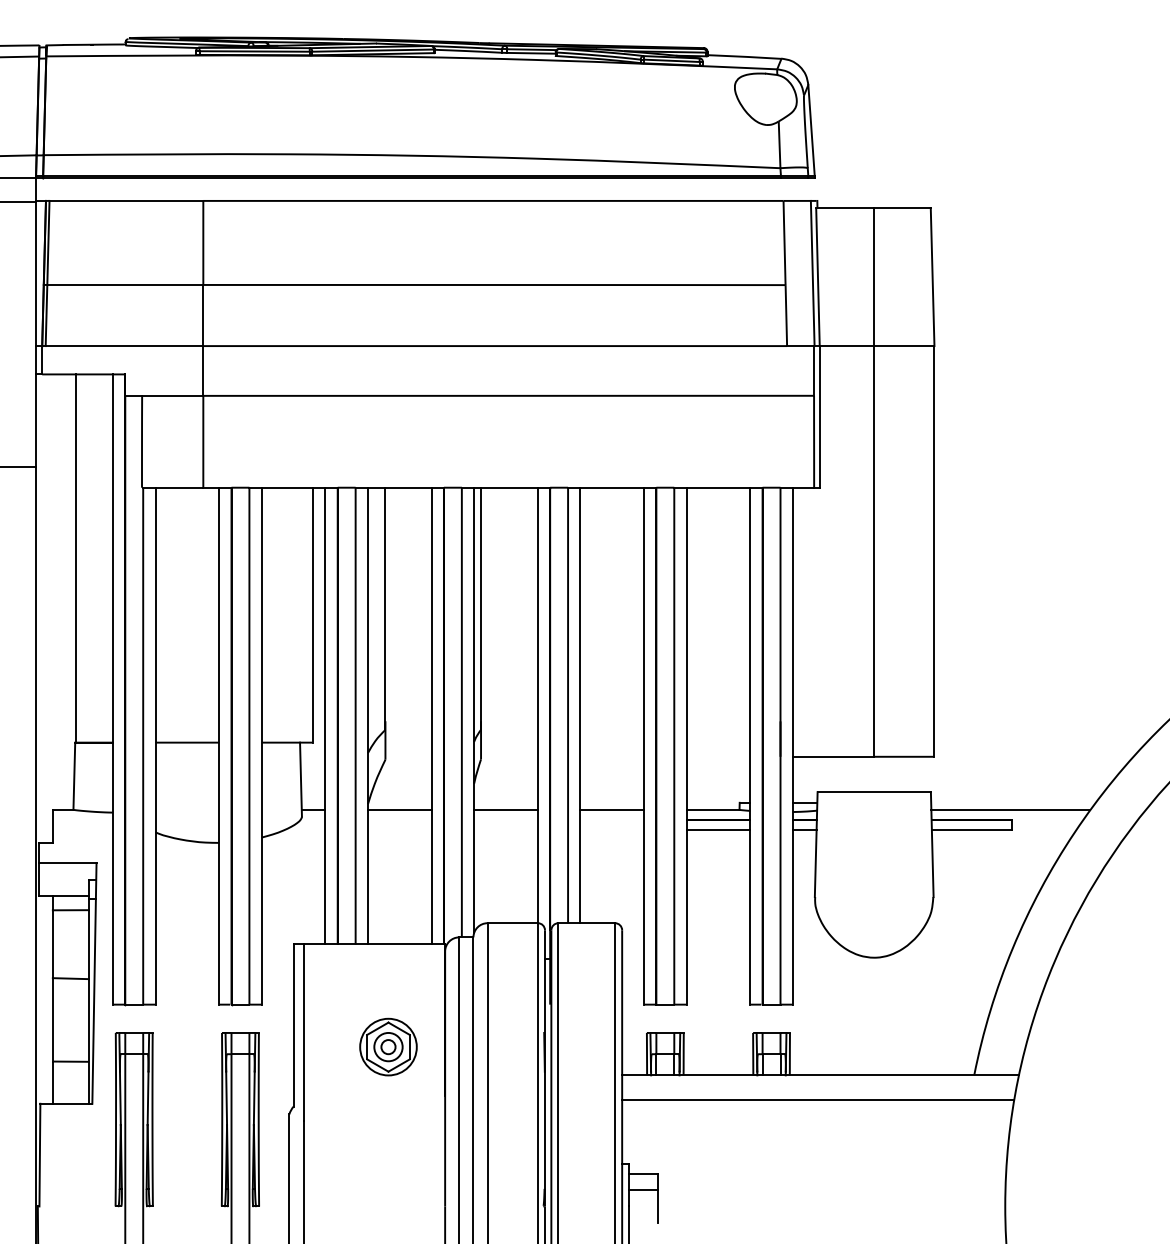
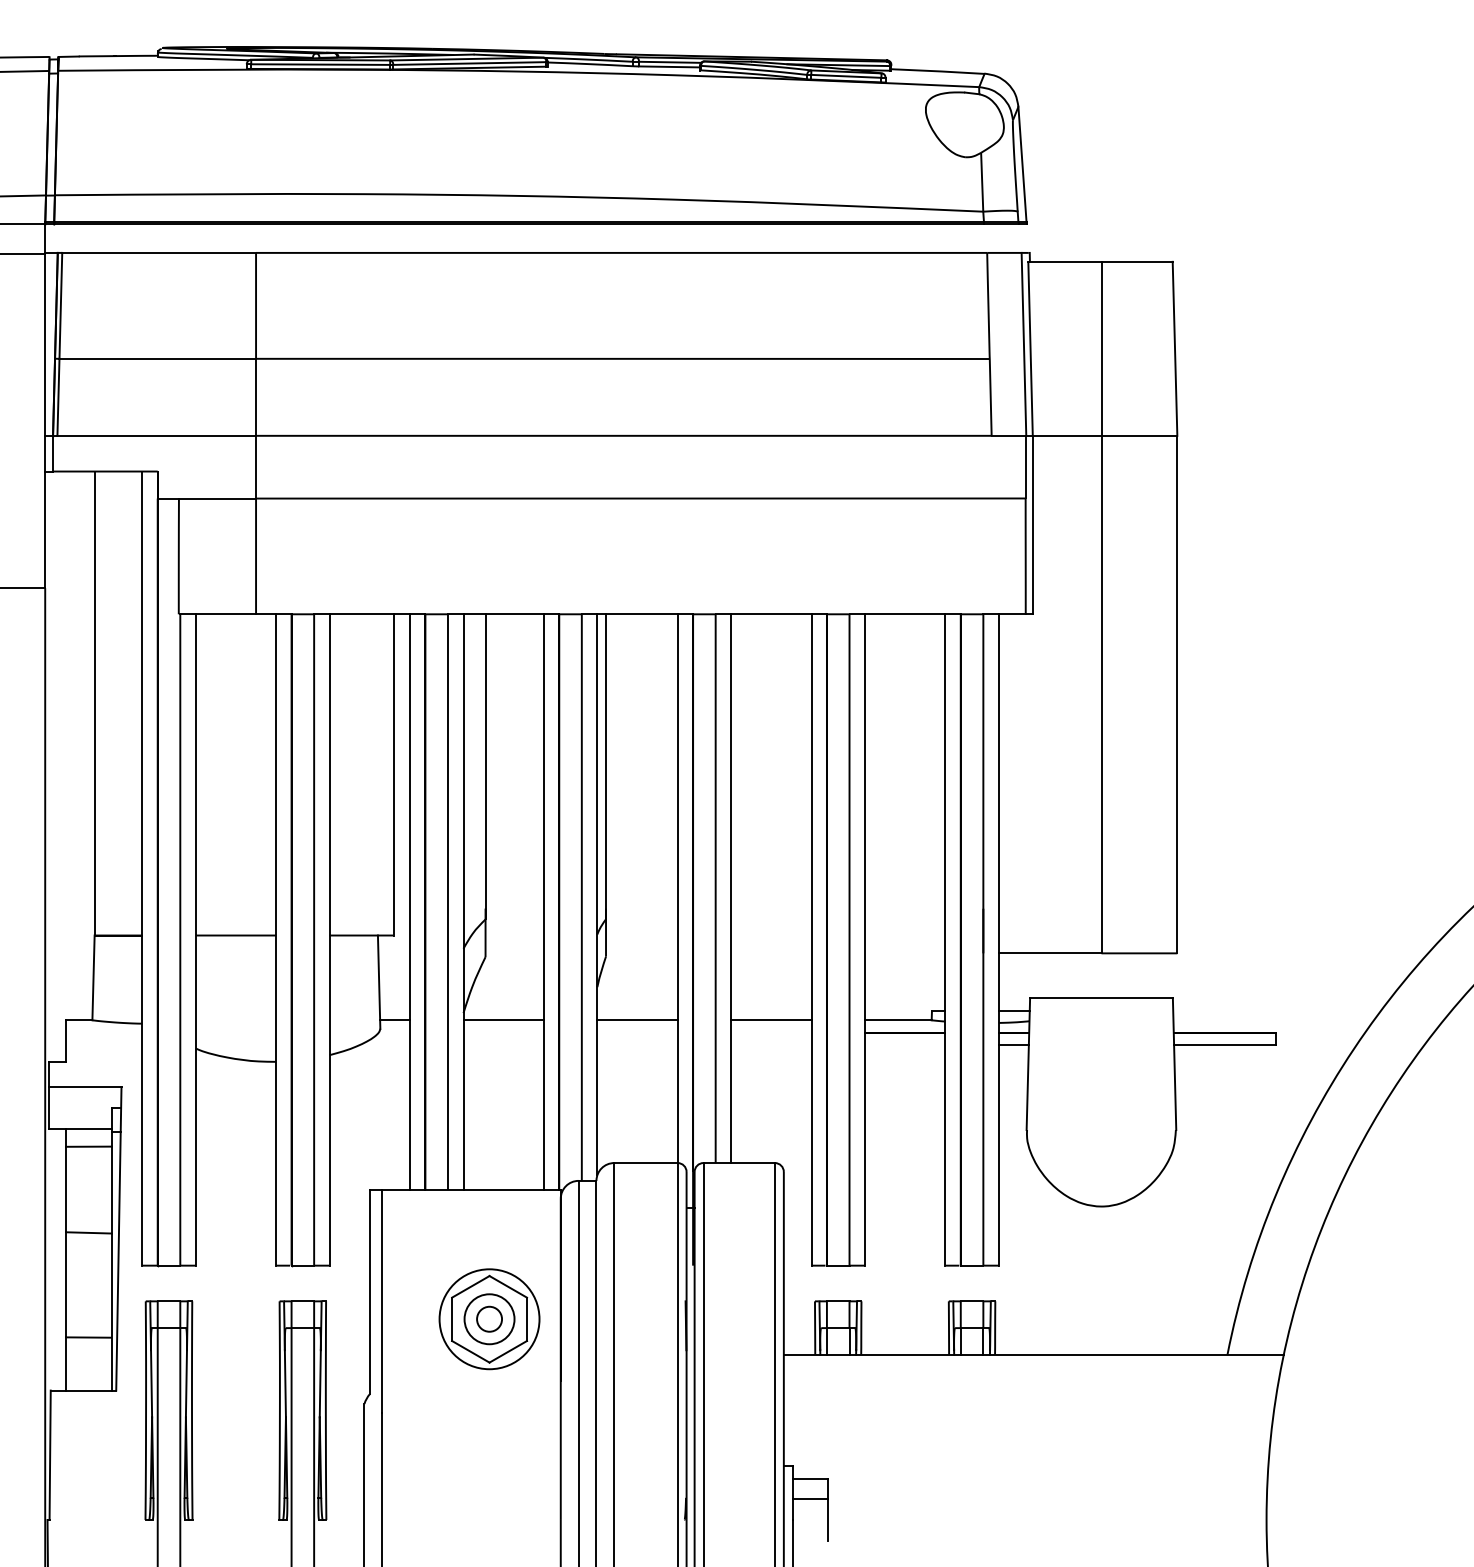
line: (1010, 810) -> (1273, 1020), removed
line: (718, 829) -> (905, 1045), removed
part: (387, 1046) -> (488, 1318), size x1.4
line: (817, 1100) -> (1030, 1386), removed

